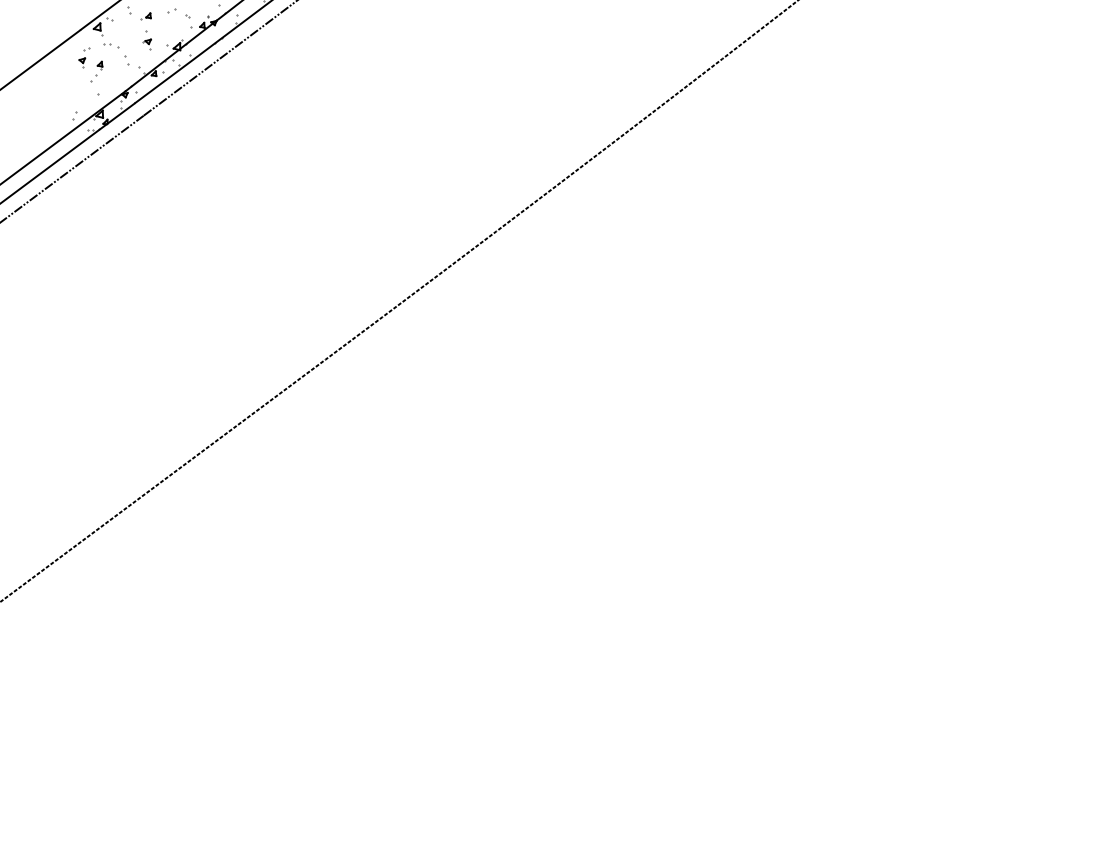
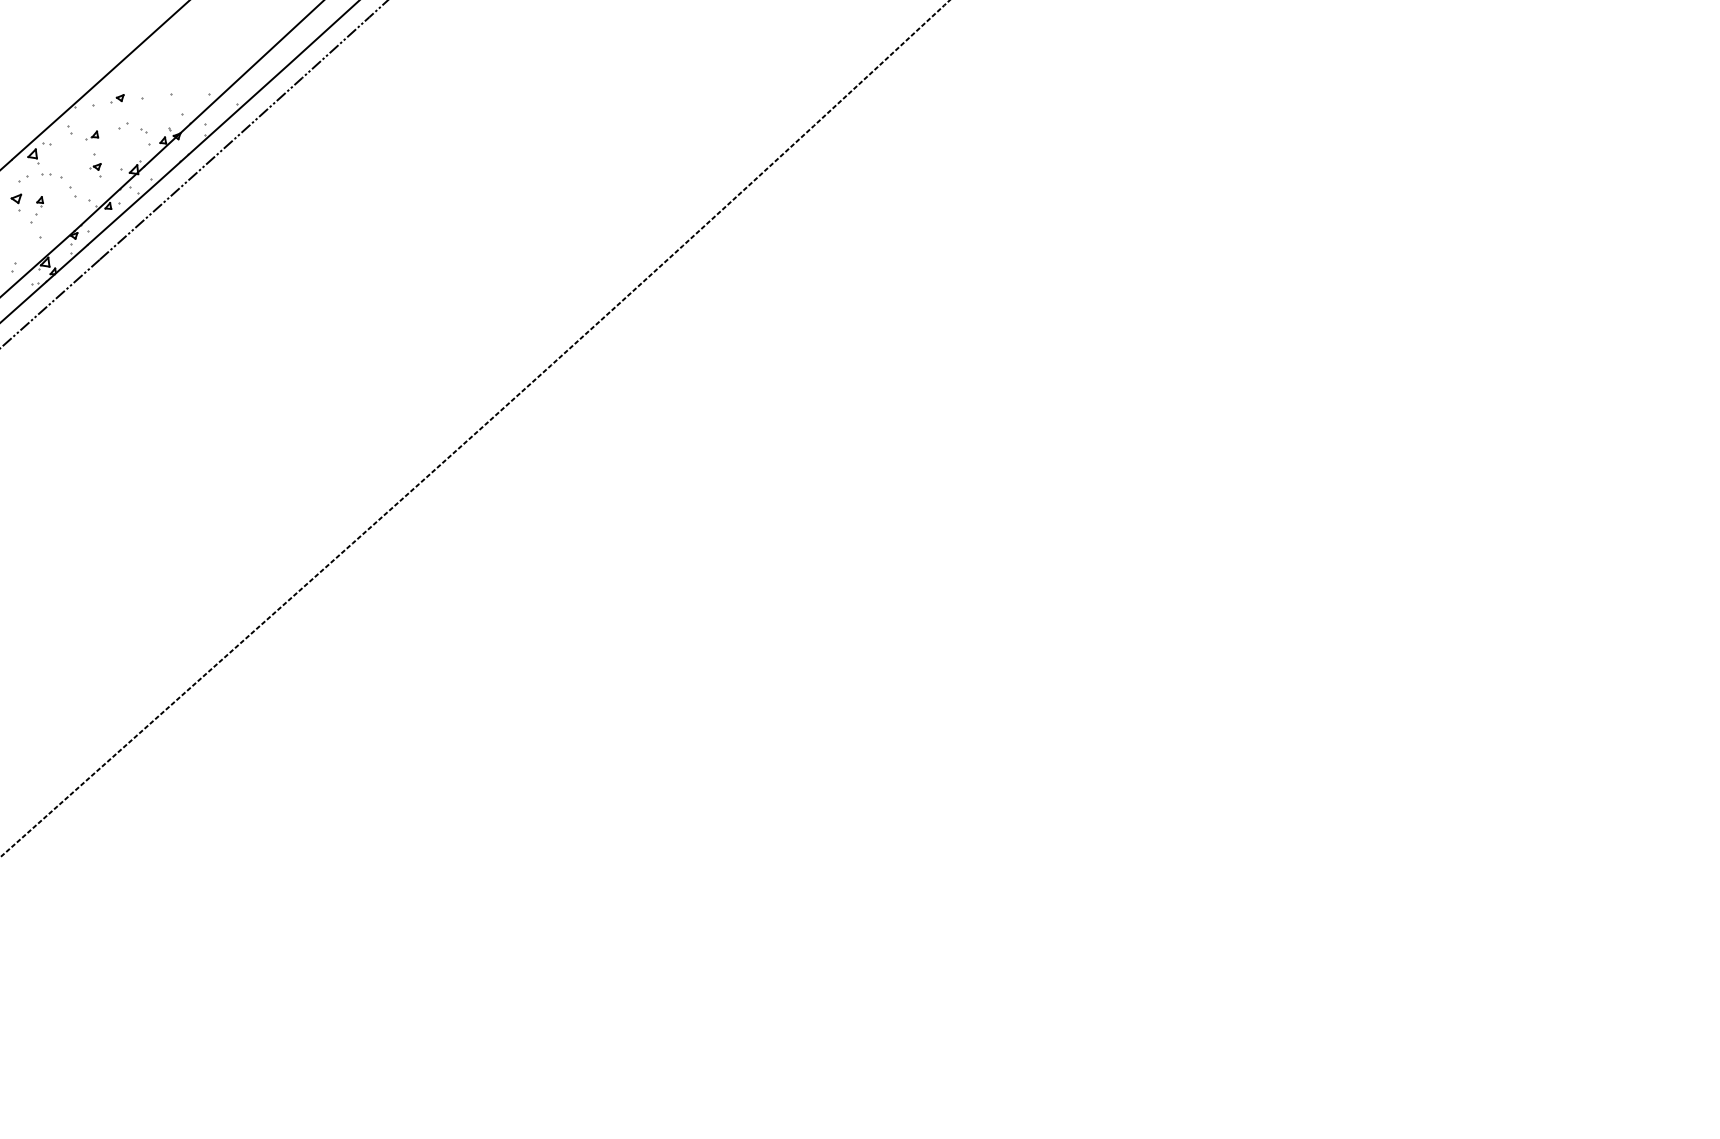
part: (84, 58) -> (19, 194), size x1.4

